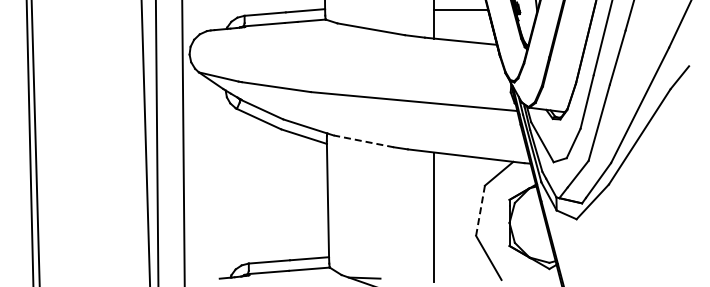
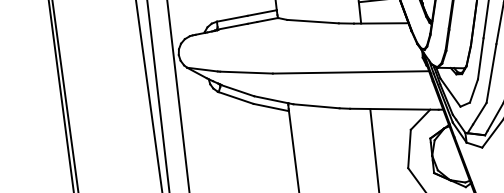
line: (363, 141) -> (316, 106), dashed -> solid
line: (480, 210) -> (409, 148), dashed -> solid

